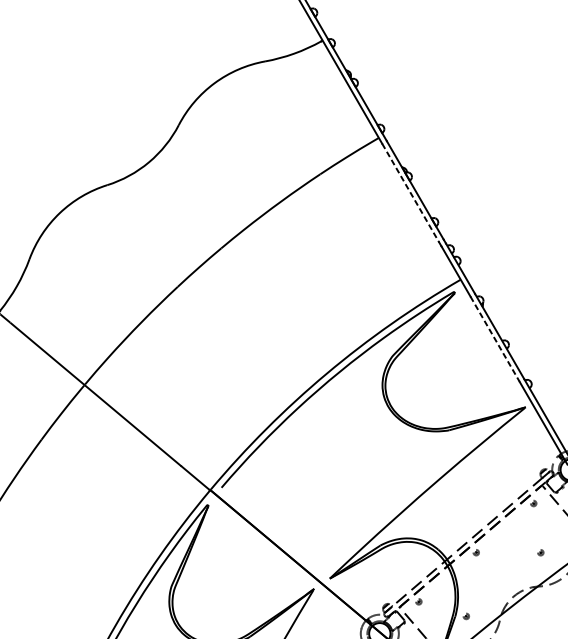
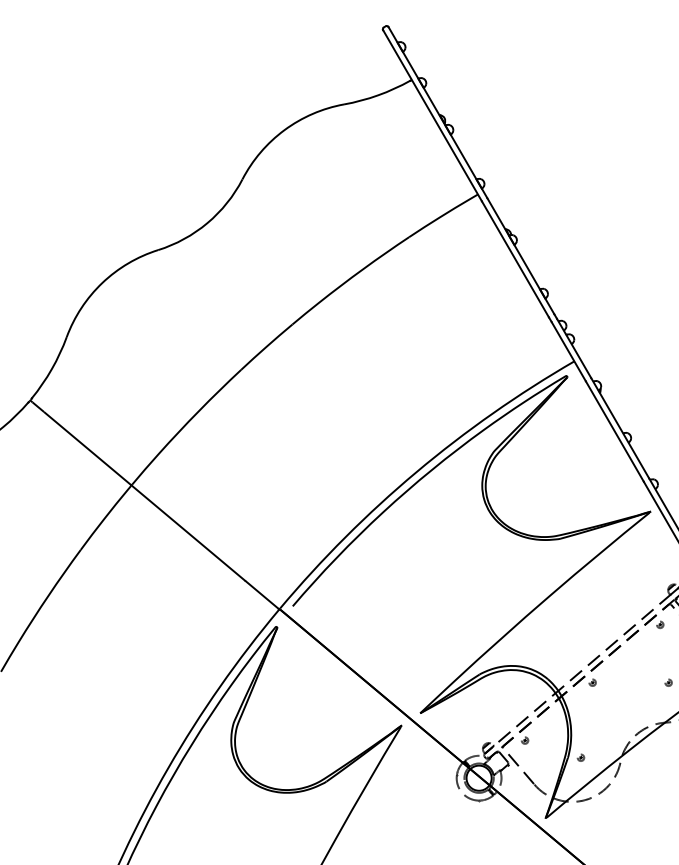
line: (410, 193) -> (515, 259), dashed -> solid
line: (494, 339) -> (614, 431), dashed -> solid

